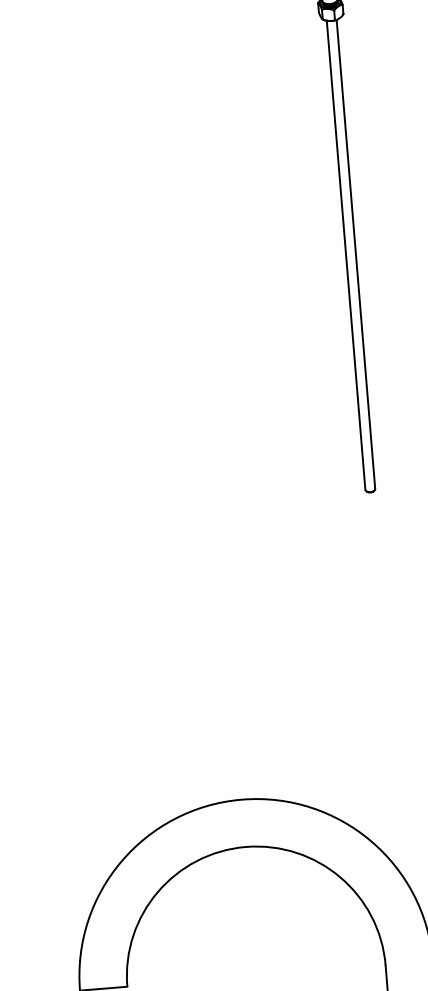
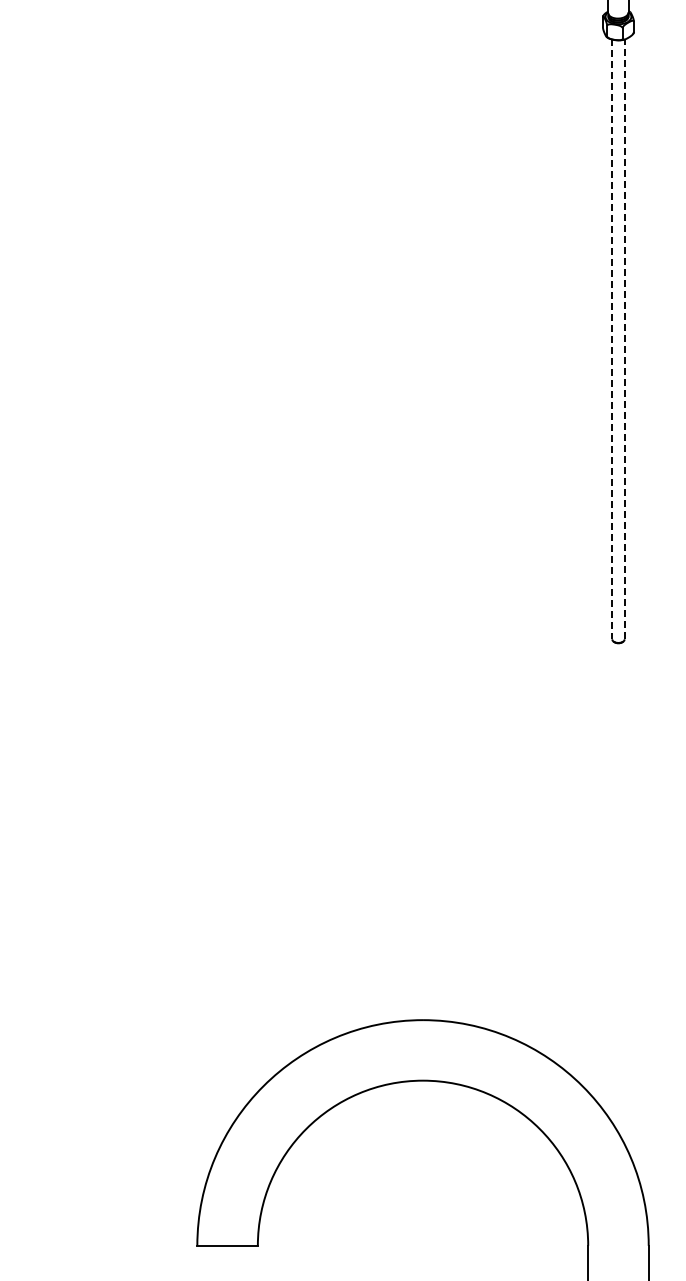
line: (355, 254) -> (624, 339), solid -> dashed
line: (346, 255) -> (612, 339), solid -> dashed

